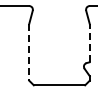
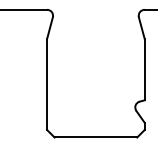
line: (89, 42) -> (144, 68), dashed -> solid
line: (29, 52) -> (47, 84), dashed -> solid

